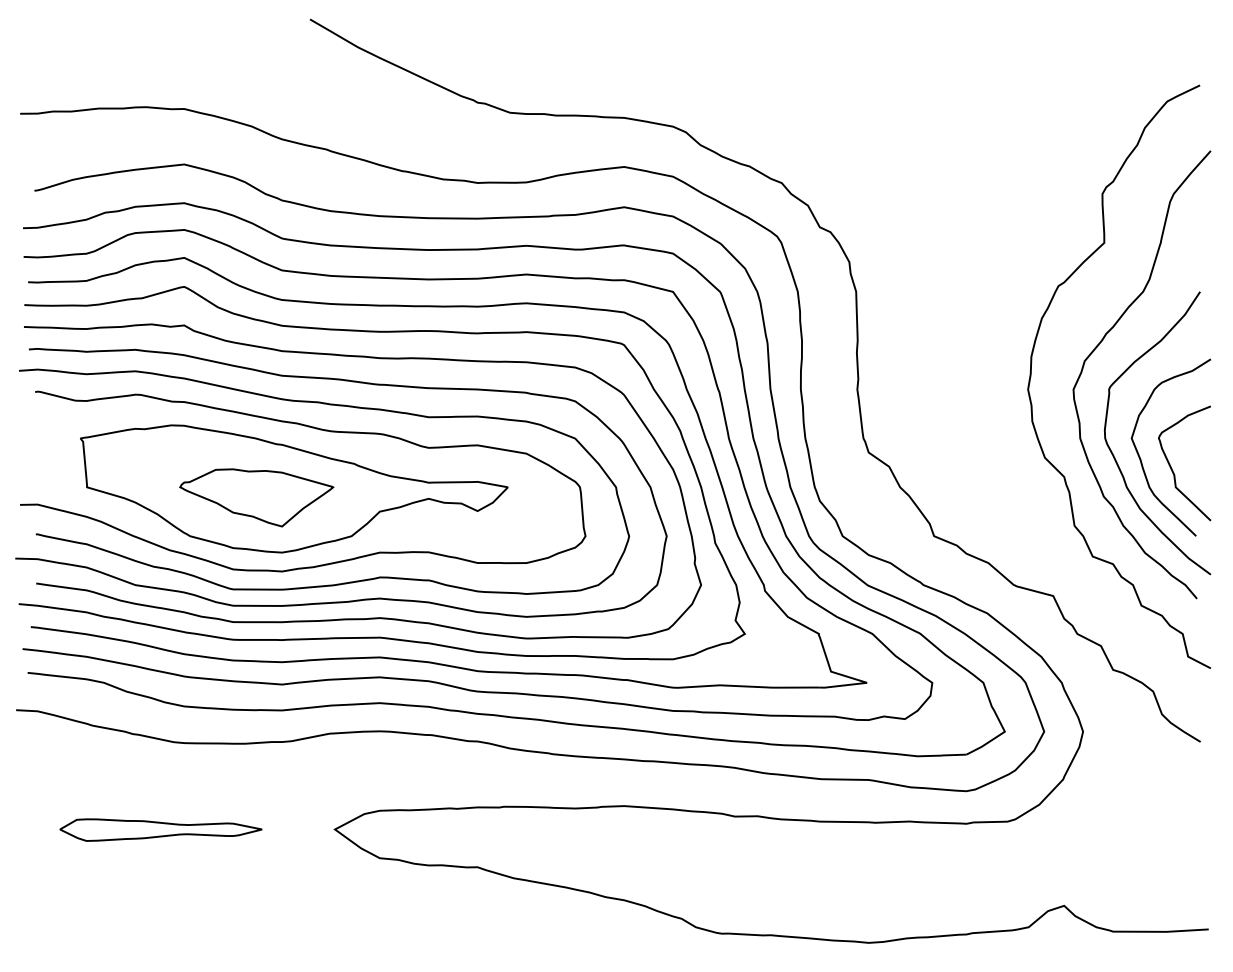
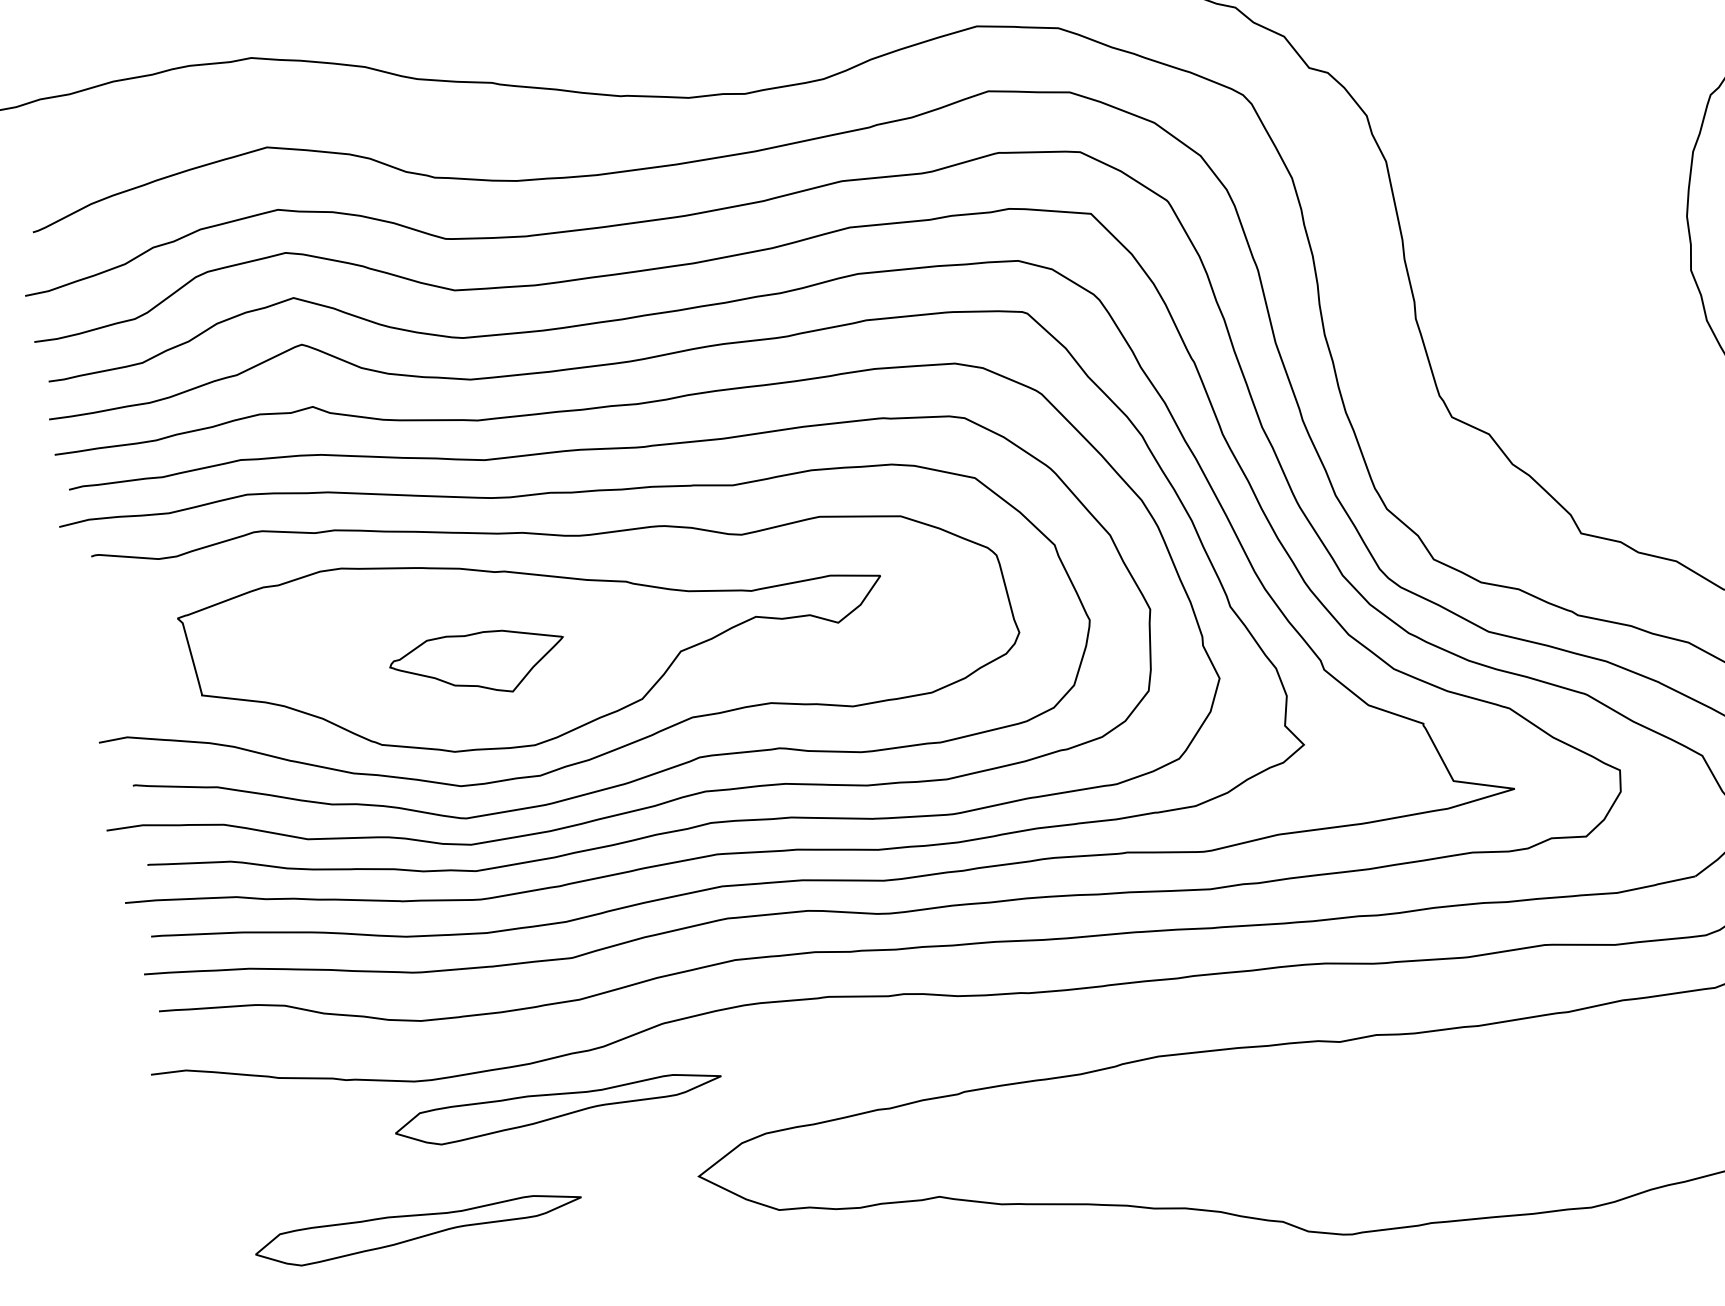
part: (256, 497) -> (478, 663), size x0.7
part: (257, 771) -> (557, 1105), added

